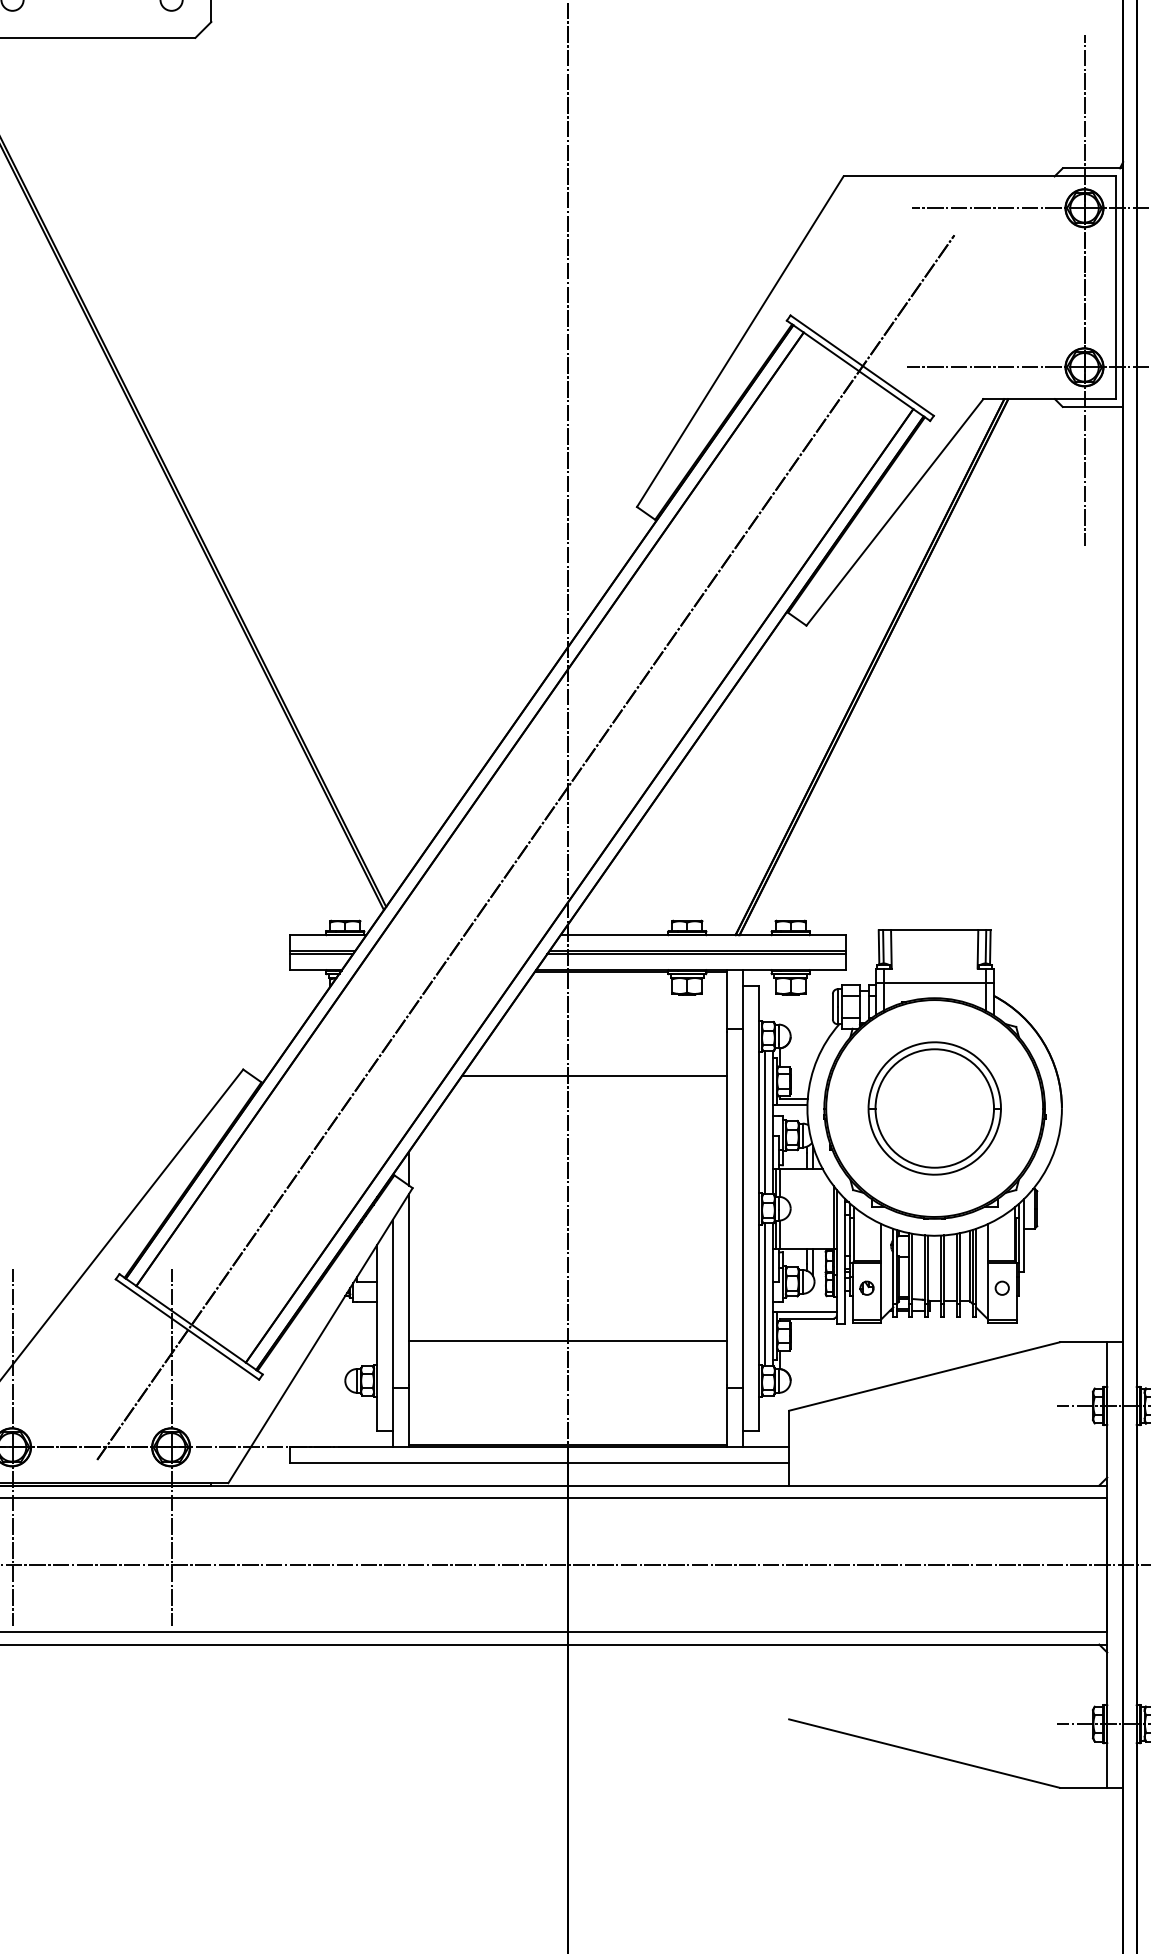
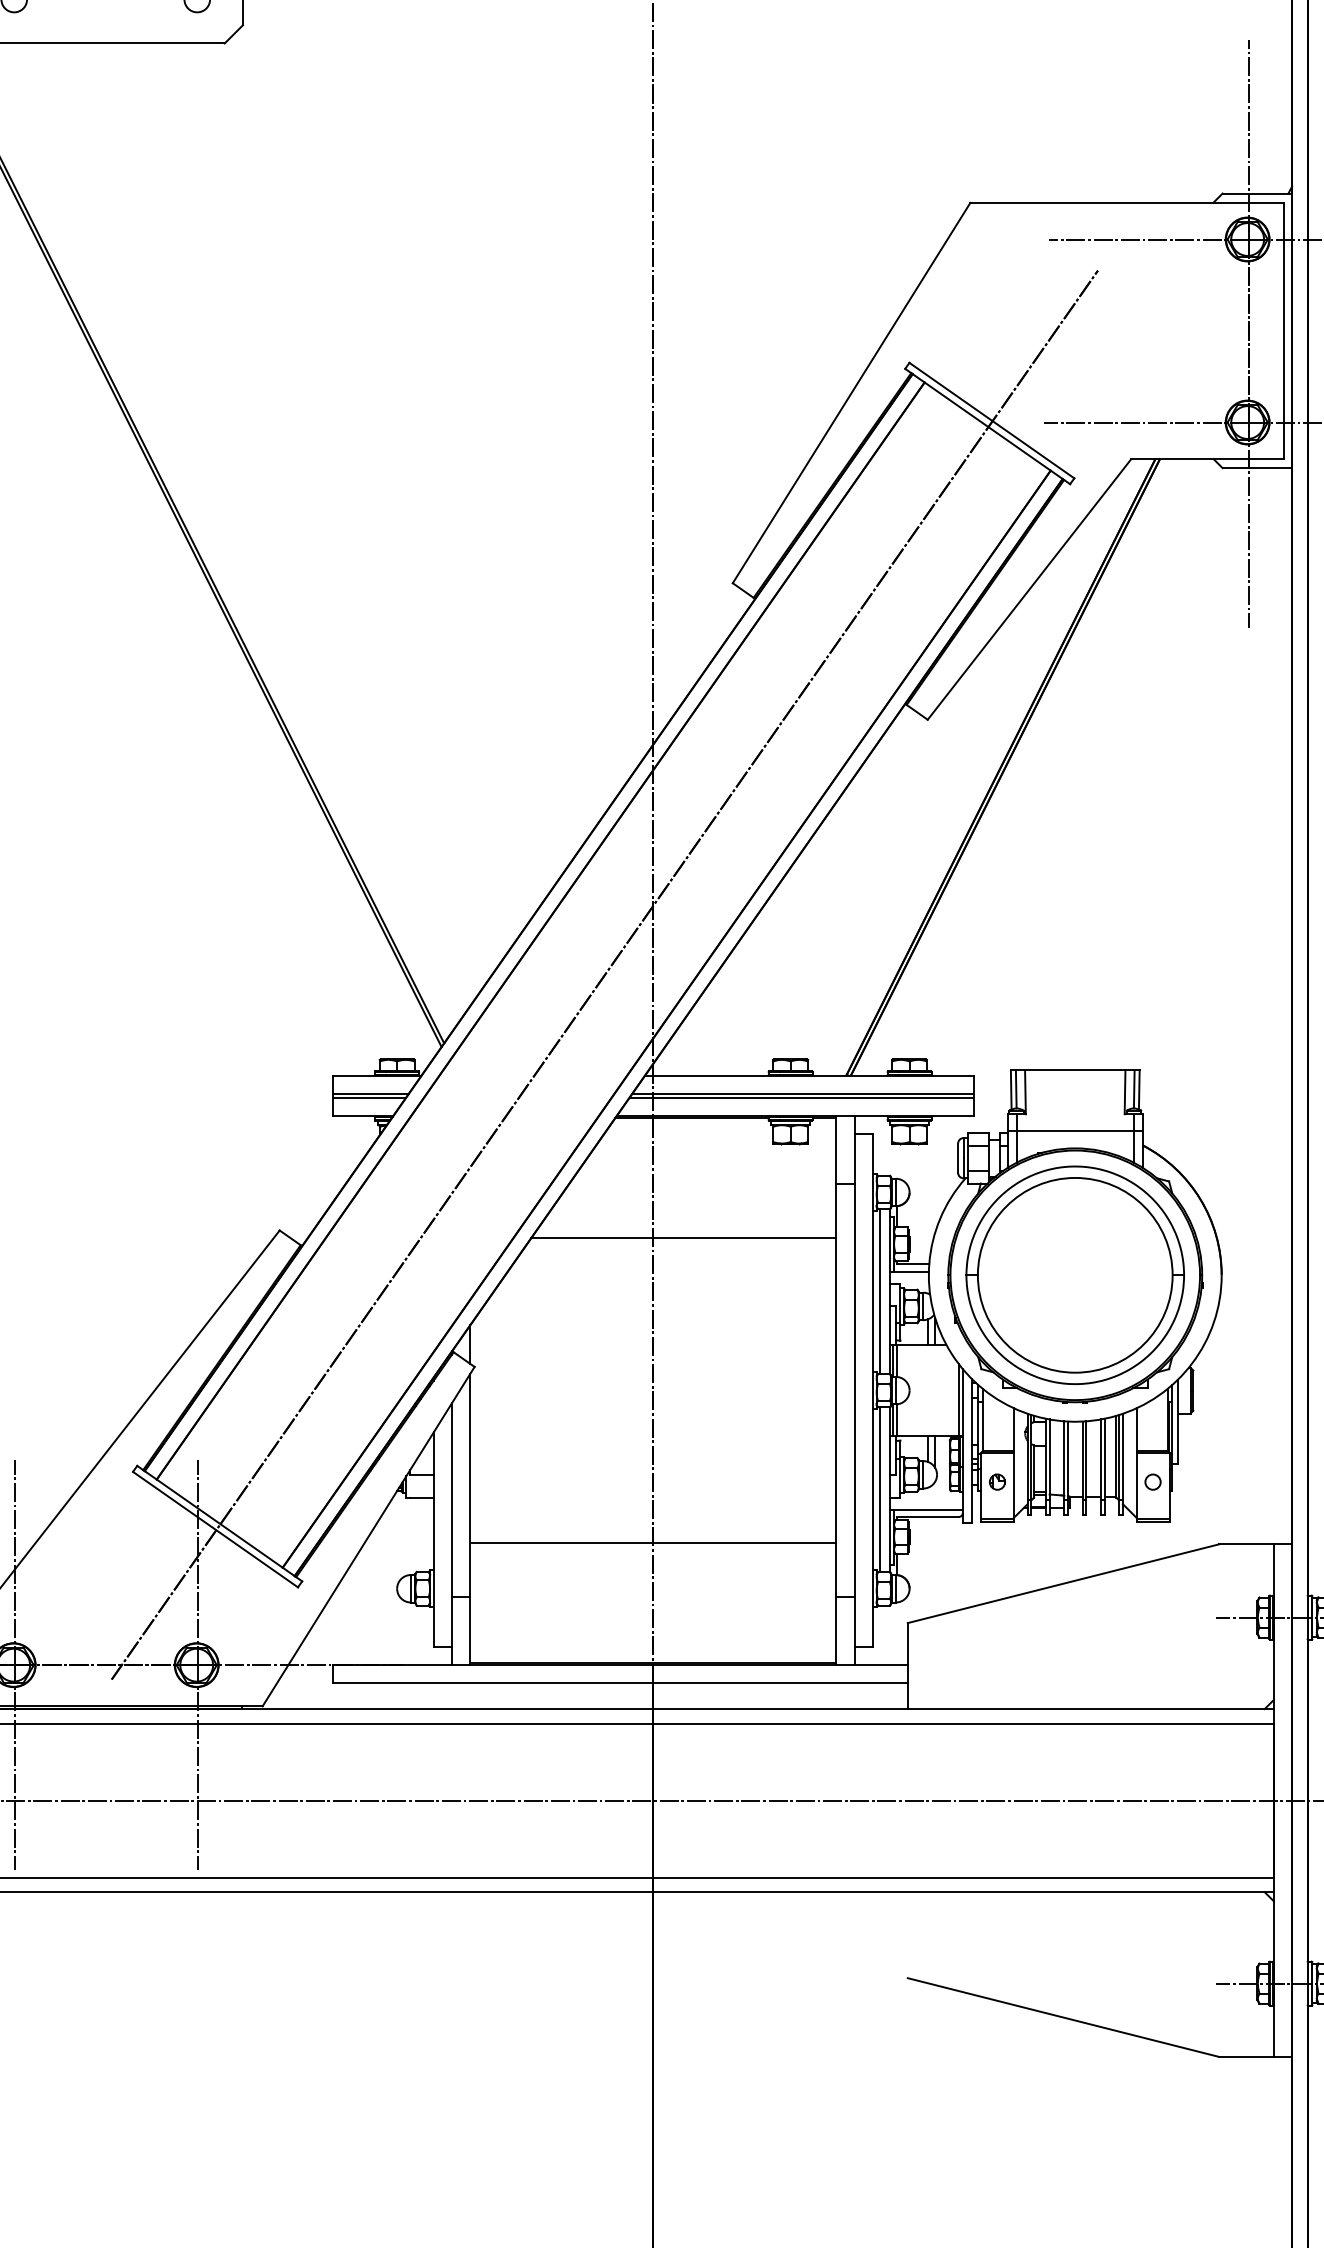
part: (934, 1108) -> (1075, 1275), size x1.43

